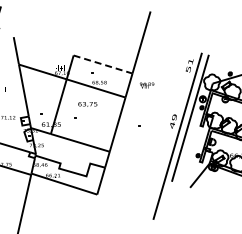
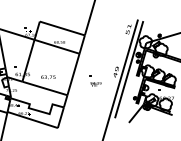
line: (103, 64) -> (62, 28), dashed -> solid
text: (147, 85) -> (96, 84), moved
text: (87, 104) -> (48, 77), moved

